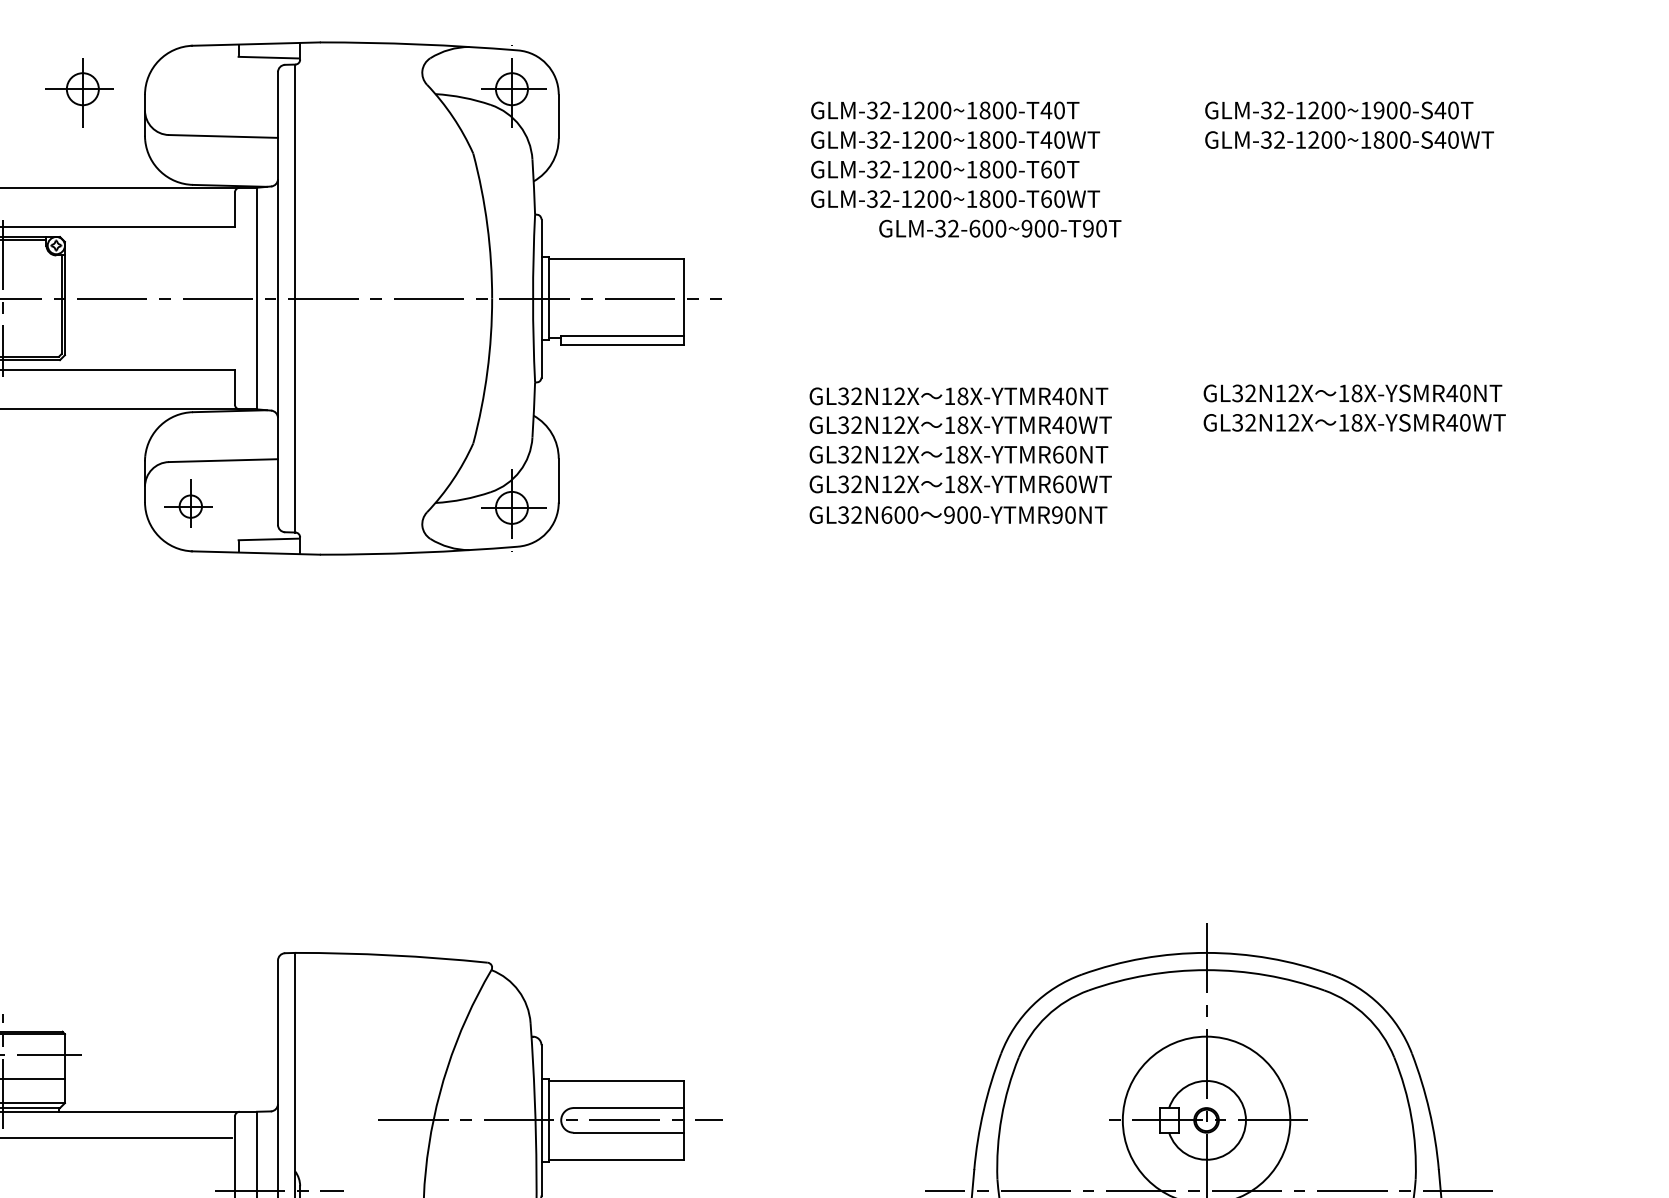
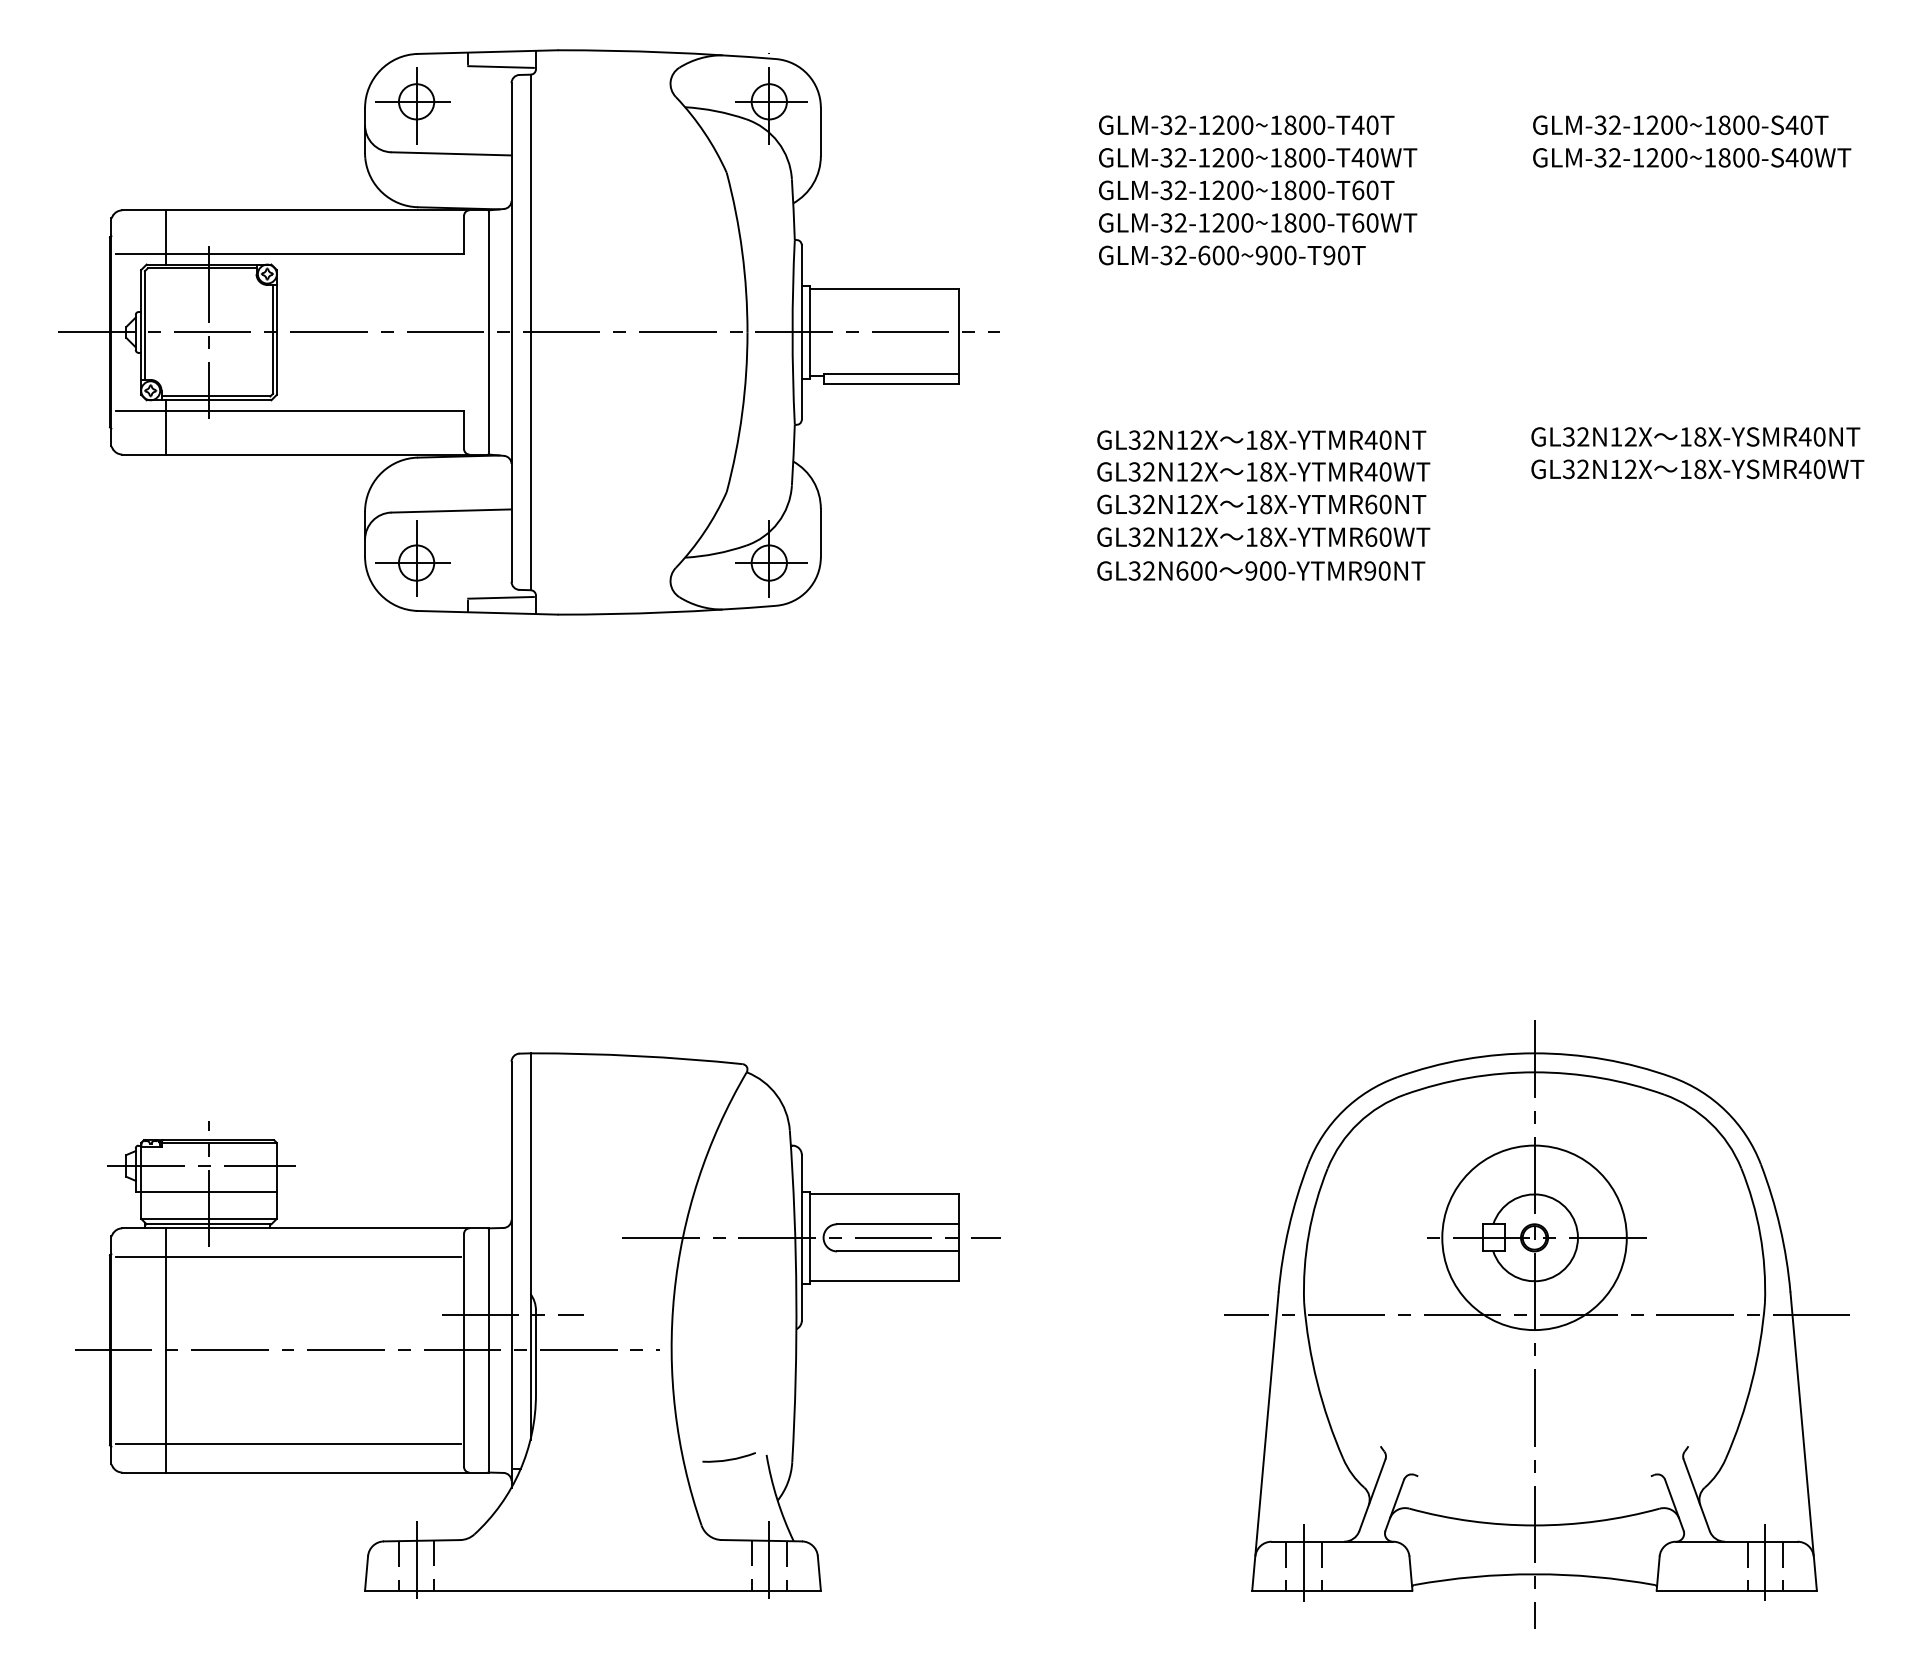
part: (79, 92) -> (412, 105), moved
text: (1378, 109) -> (1724, 124), GLM-32-1200~1900-S40T -> GLM-32-1200~1800-S40T
text: (1000, 228) -> (1232, 255), moved
part: (188, 503) -> (412, 558), size x1.43

